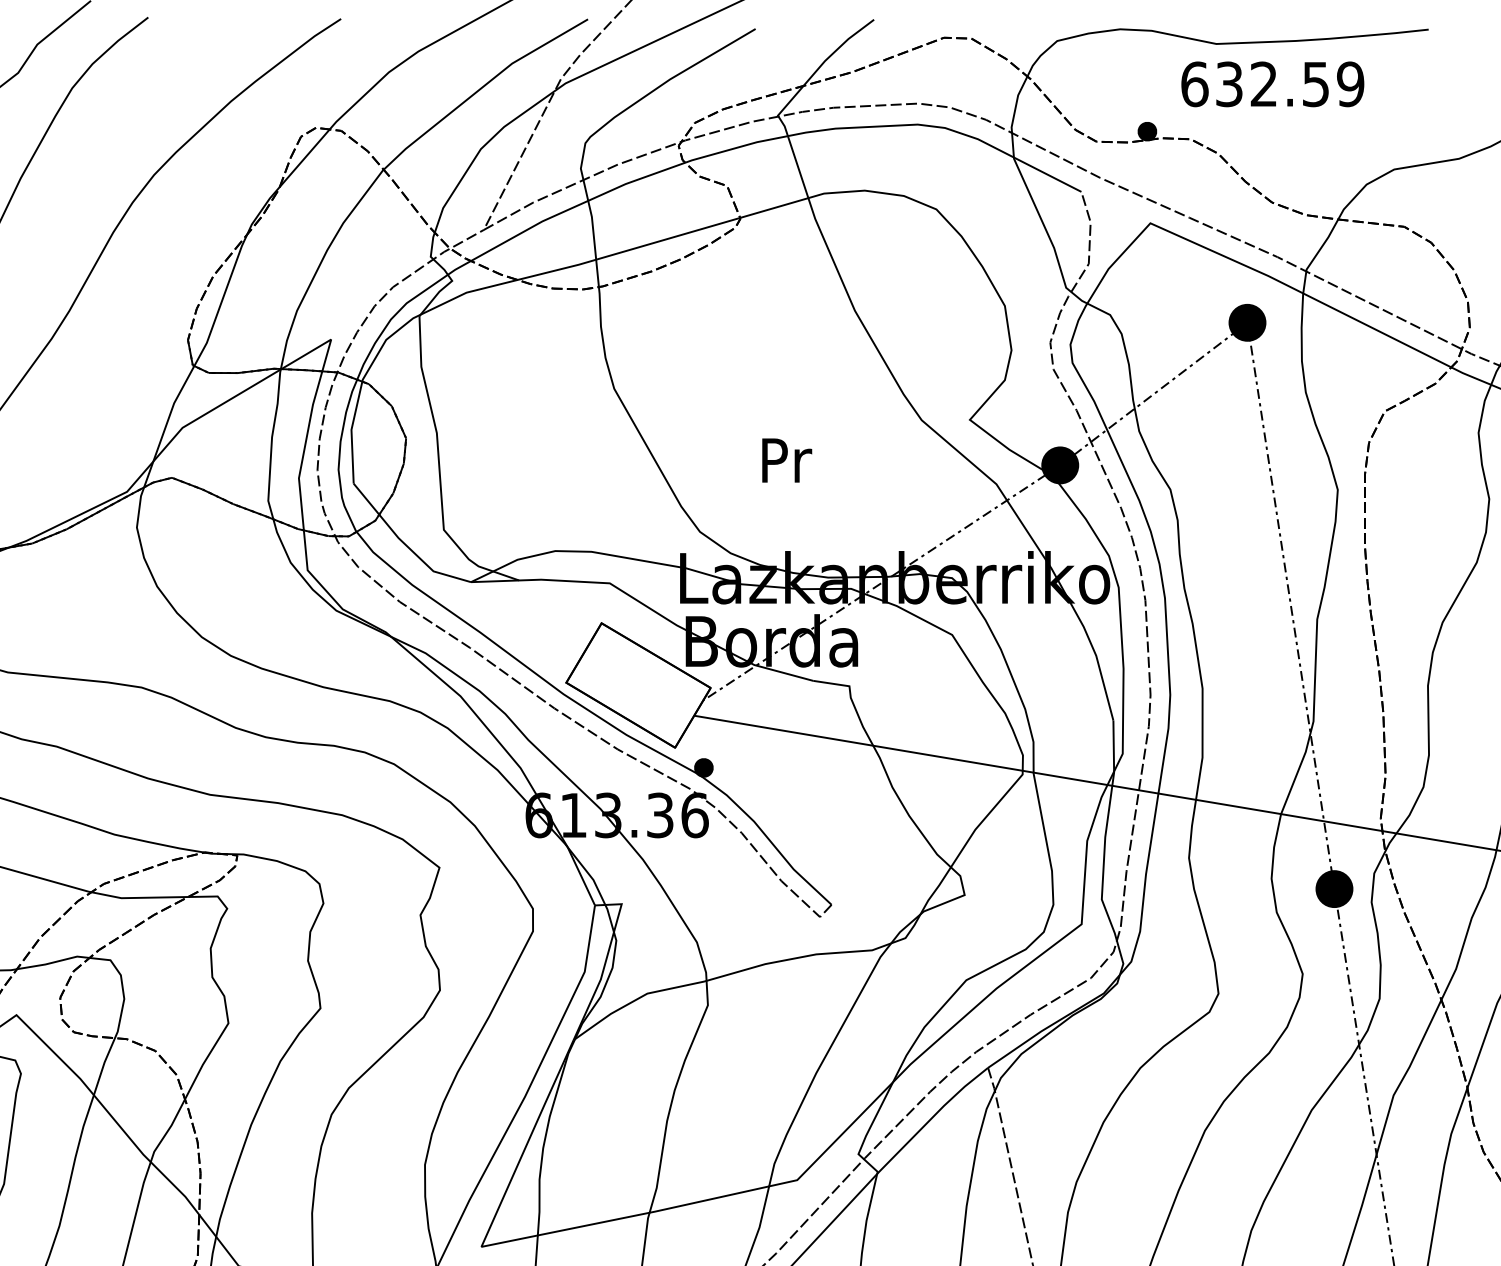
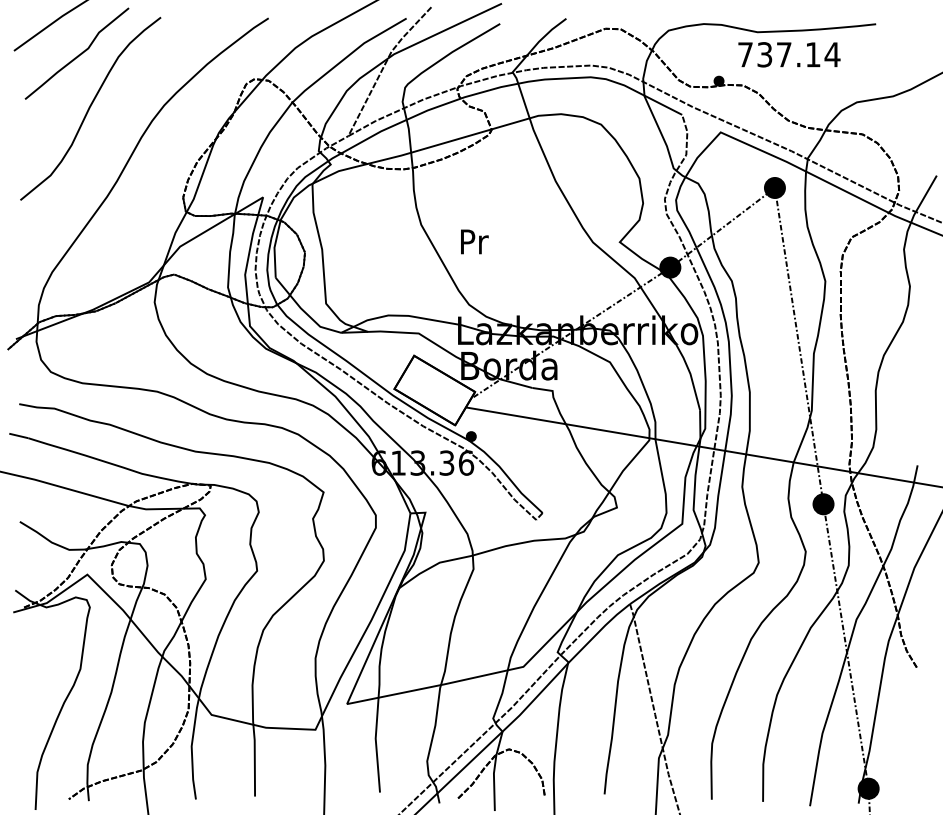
text: (1273, 83) -> (789, 54), 632.59 -> 737.14
text: (786, 459) -> (474, 241), moved

